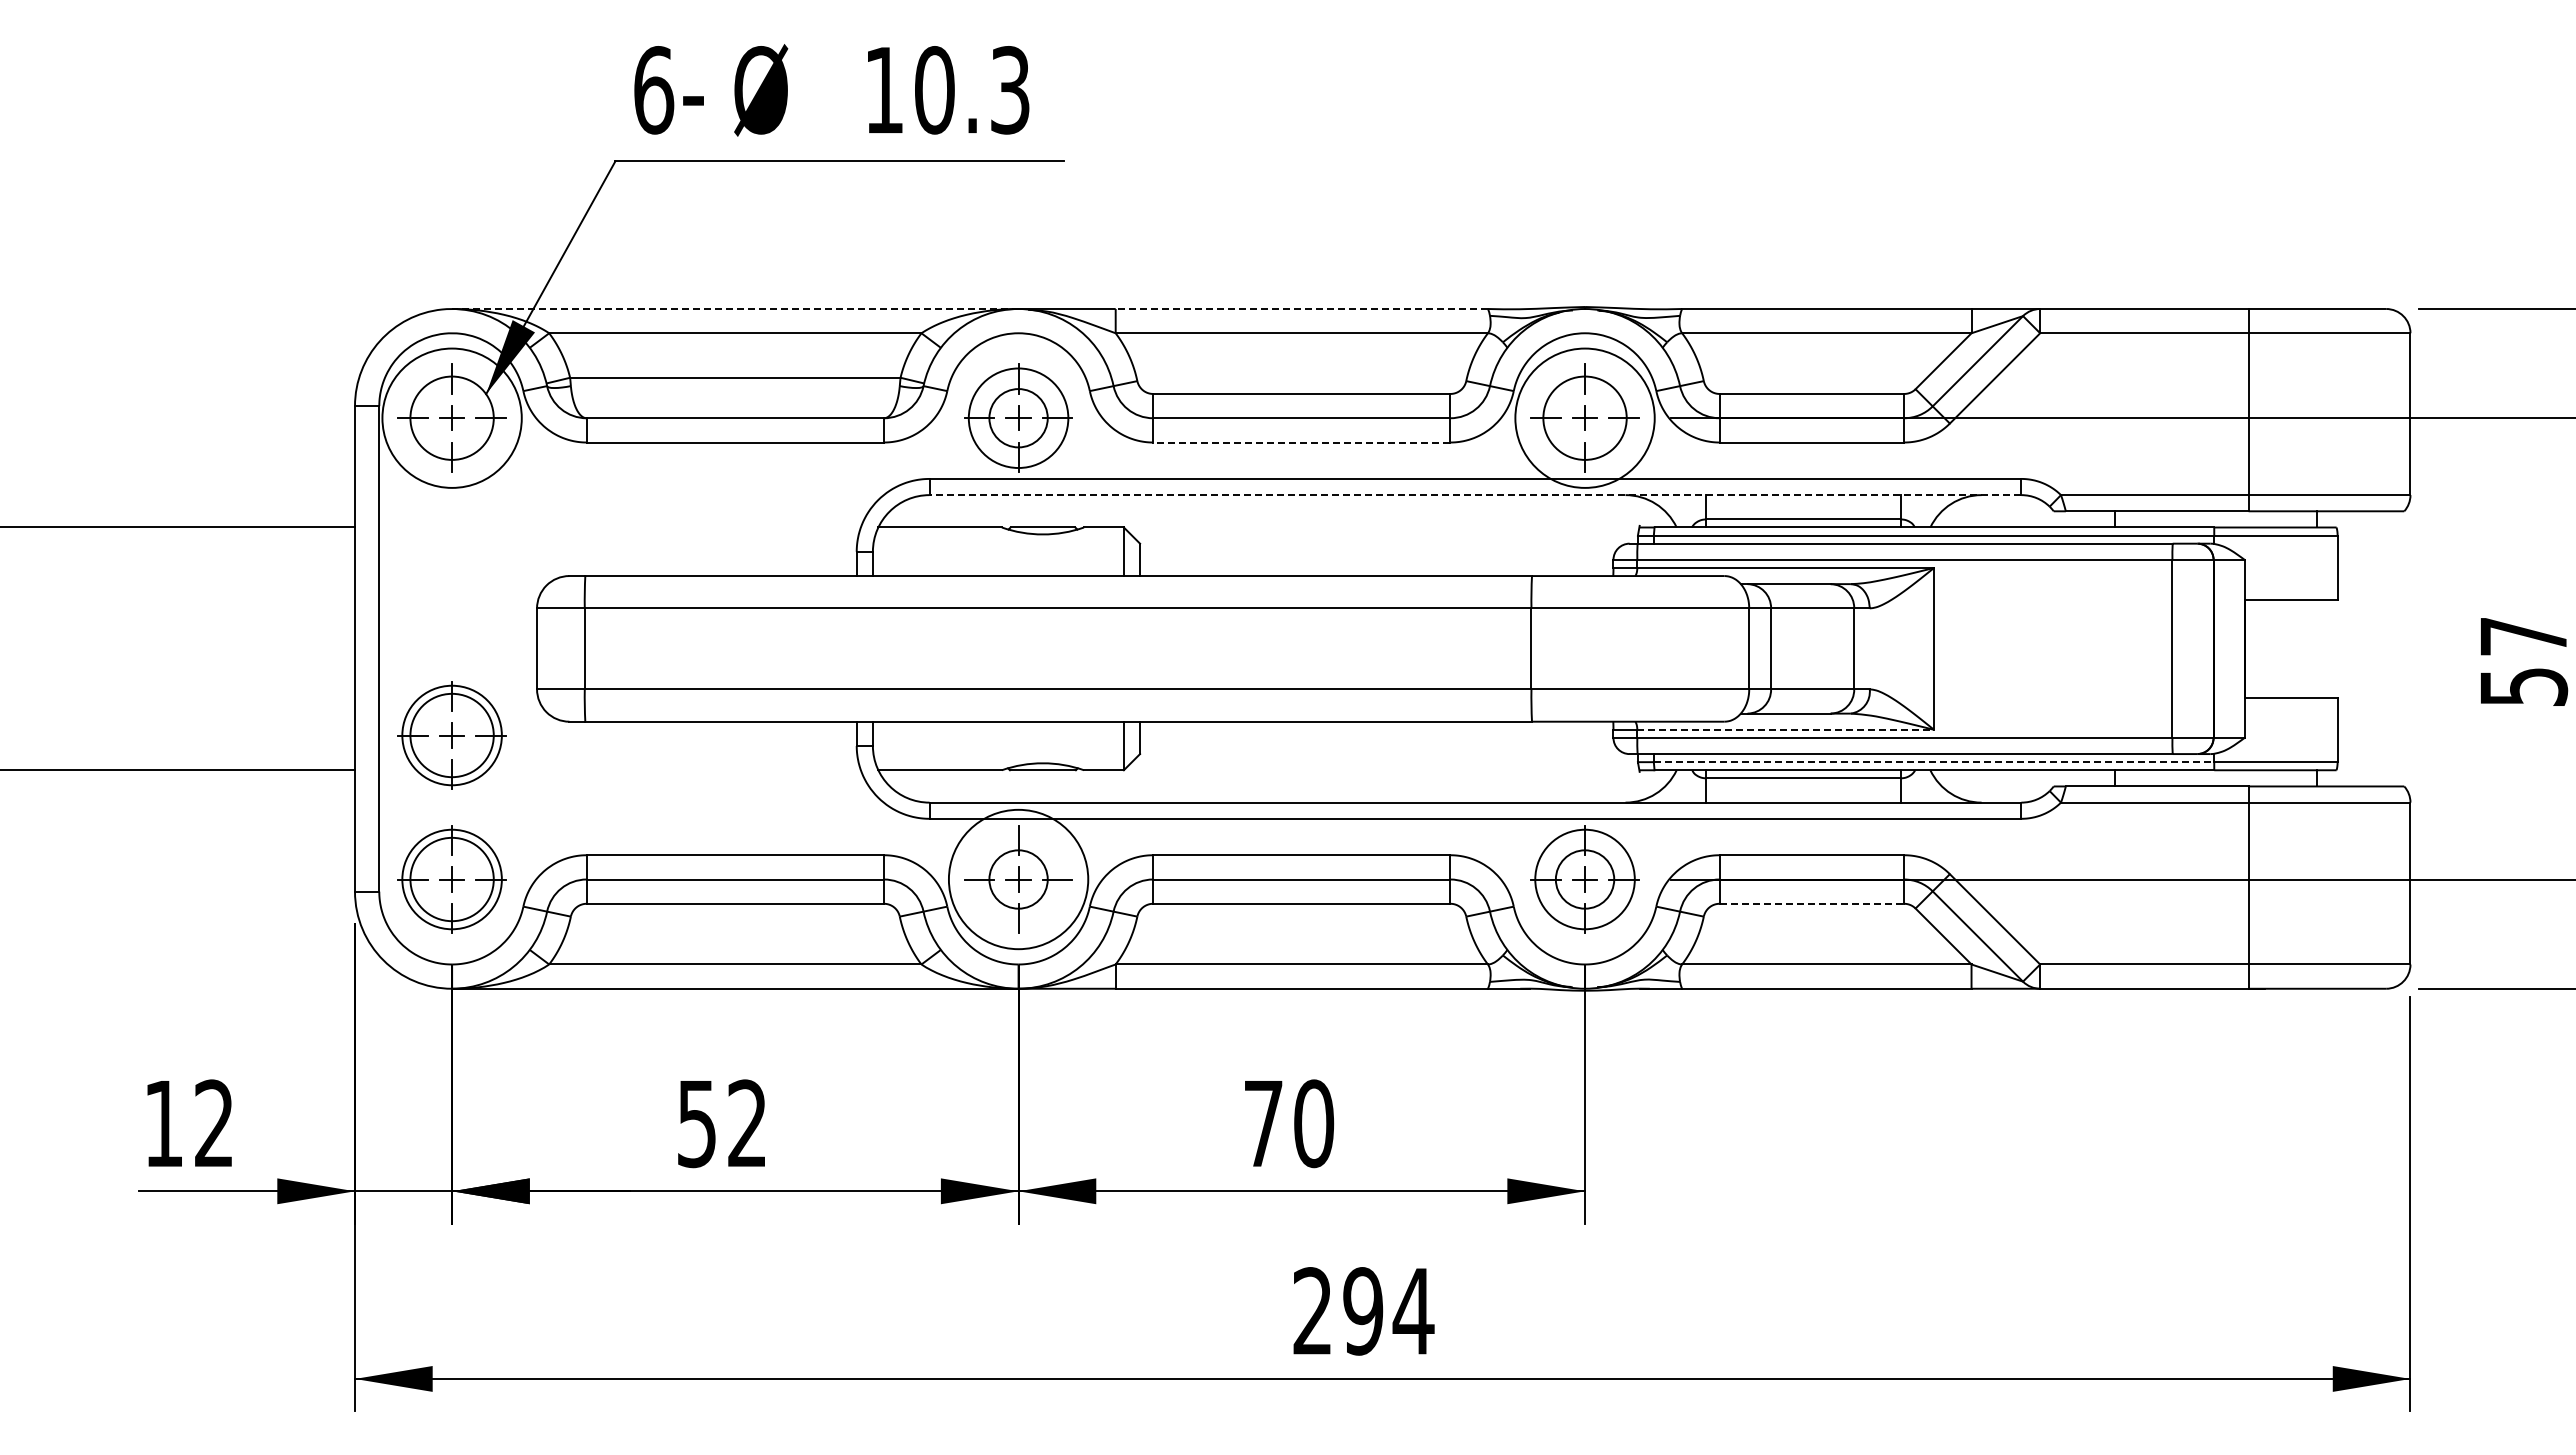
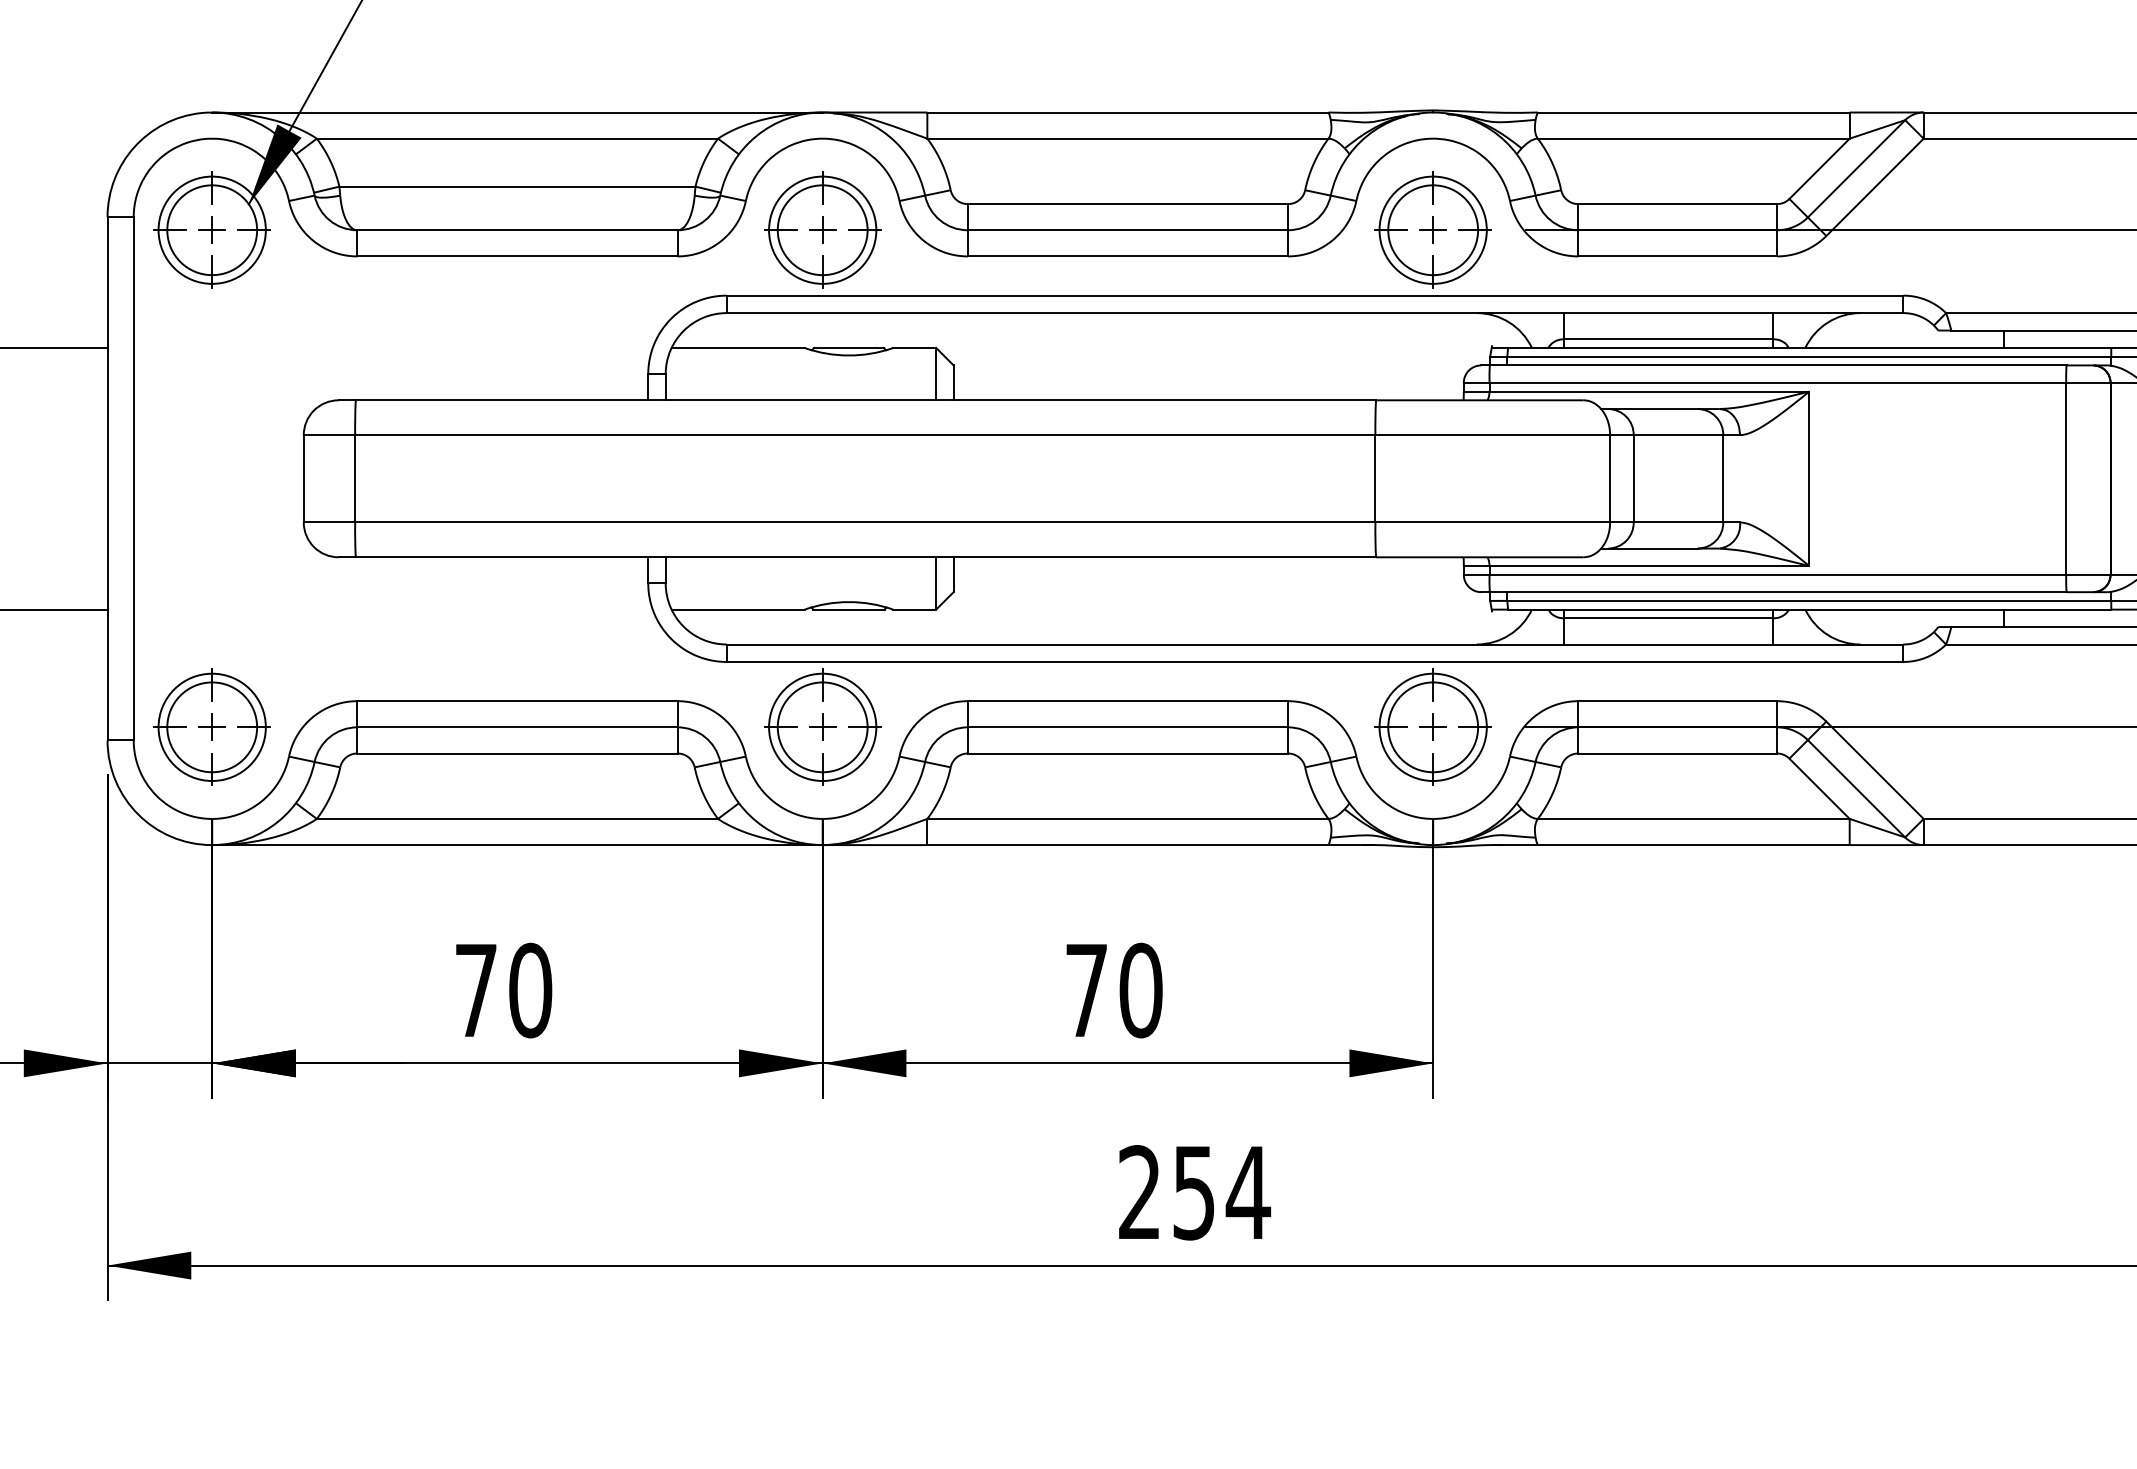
line: (734, 309) -> (516, 113), dashed -> solid
line: (1301, 309) -> (1127, 113), dashed -> solid
circle: (1018, 417) -> (822, 229), size x1.43
circle: (451, 418) -> (211, 230), size x0.71
circle: (1584, 418) -> (1432, 230), size x0.71
line: (1301, 442) -> (1127, 256), dashed -> solid
line: (1475, 495) -> (1315, 313), dashed -> solid
line: (1786, 729) -> (1650, 565), dashed -> solid
part: (451, 735) -> (211, 572), removed
line: (1934, 762) -> (1809, 601), dashed -> solid
circle: (1018, 879) -> (822, 727), size x0.71
circle: (1018, 879) -> (822, 727), size x1.43
circle: (1584, 879) -> (1432, 727), size x1.43
line: (1812, 903) -> (1678, 753), dashed -> solid
text: (722, 1123) -> (503, 990), 52 -> 70
text: (1363, 1311) -> (1194, 1192), 294 -> 254

